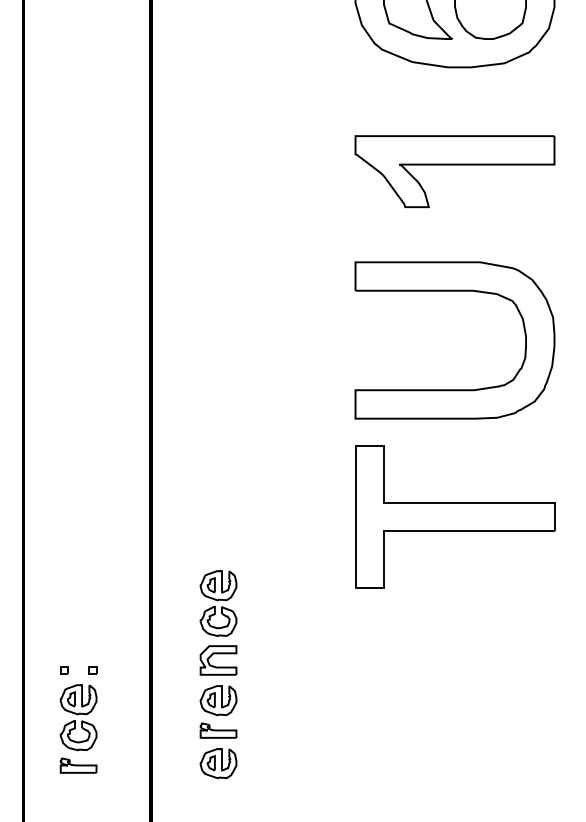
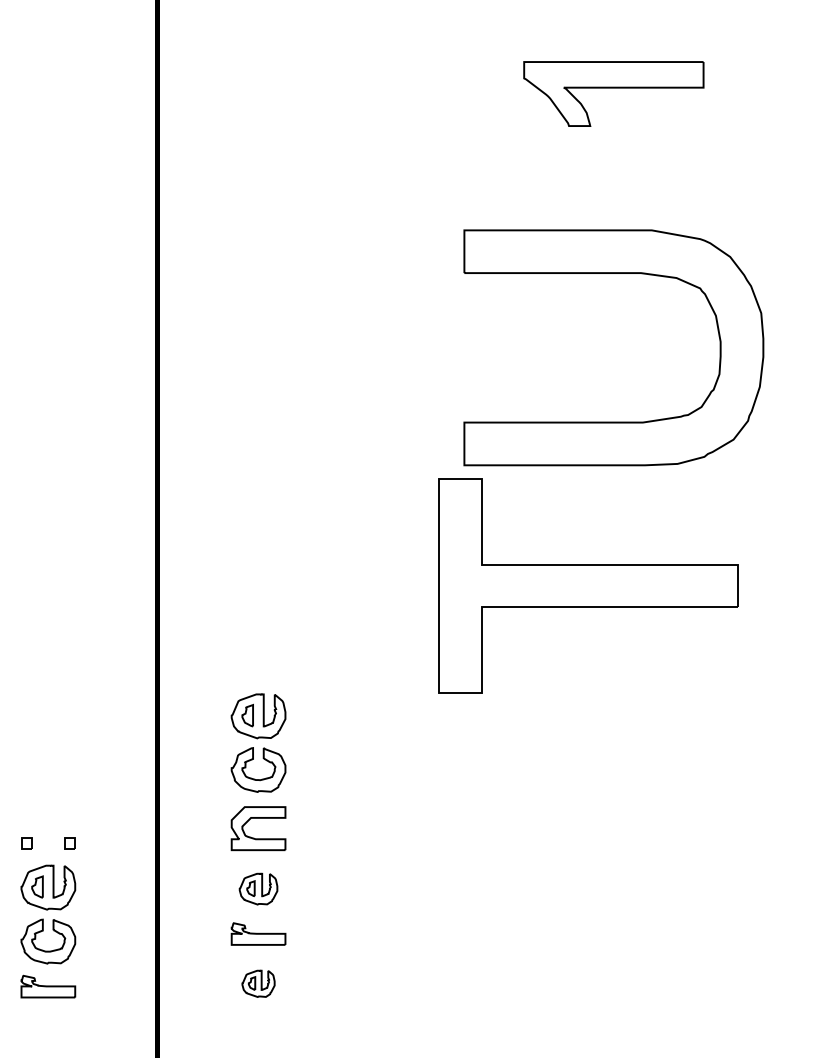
part: (454, 171) -> (613, 93), size x0.6
part: (455, 516) -> (589, 585), moved
part: (218, 700) -> (258, 888), size x0.7
part: (218, 763) -> (258, 983), size x0.6

